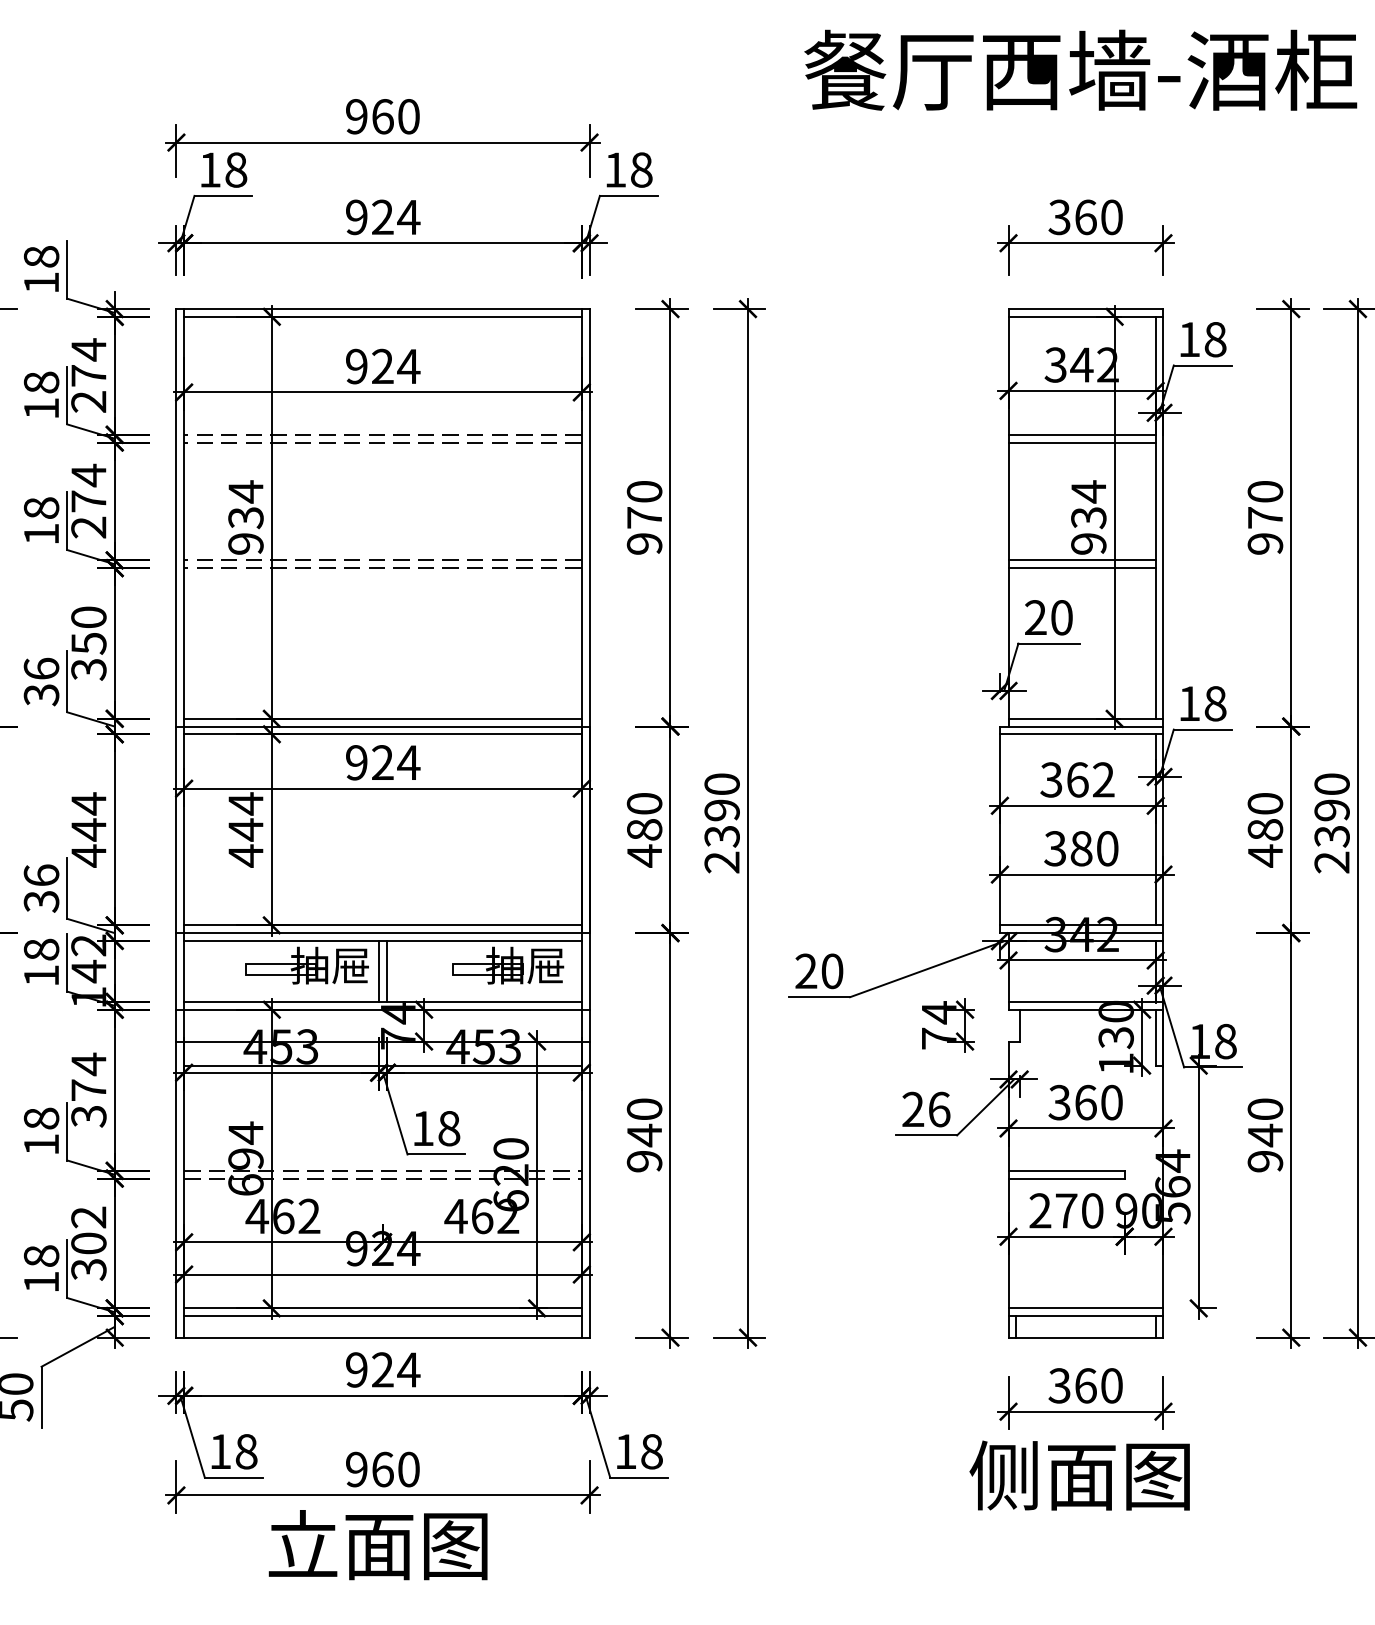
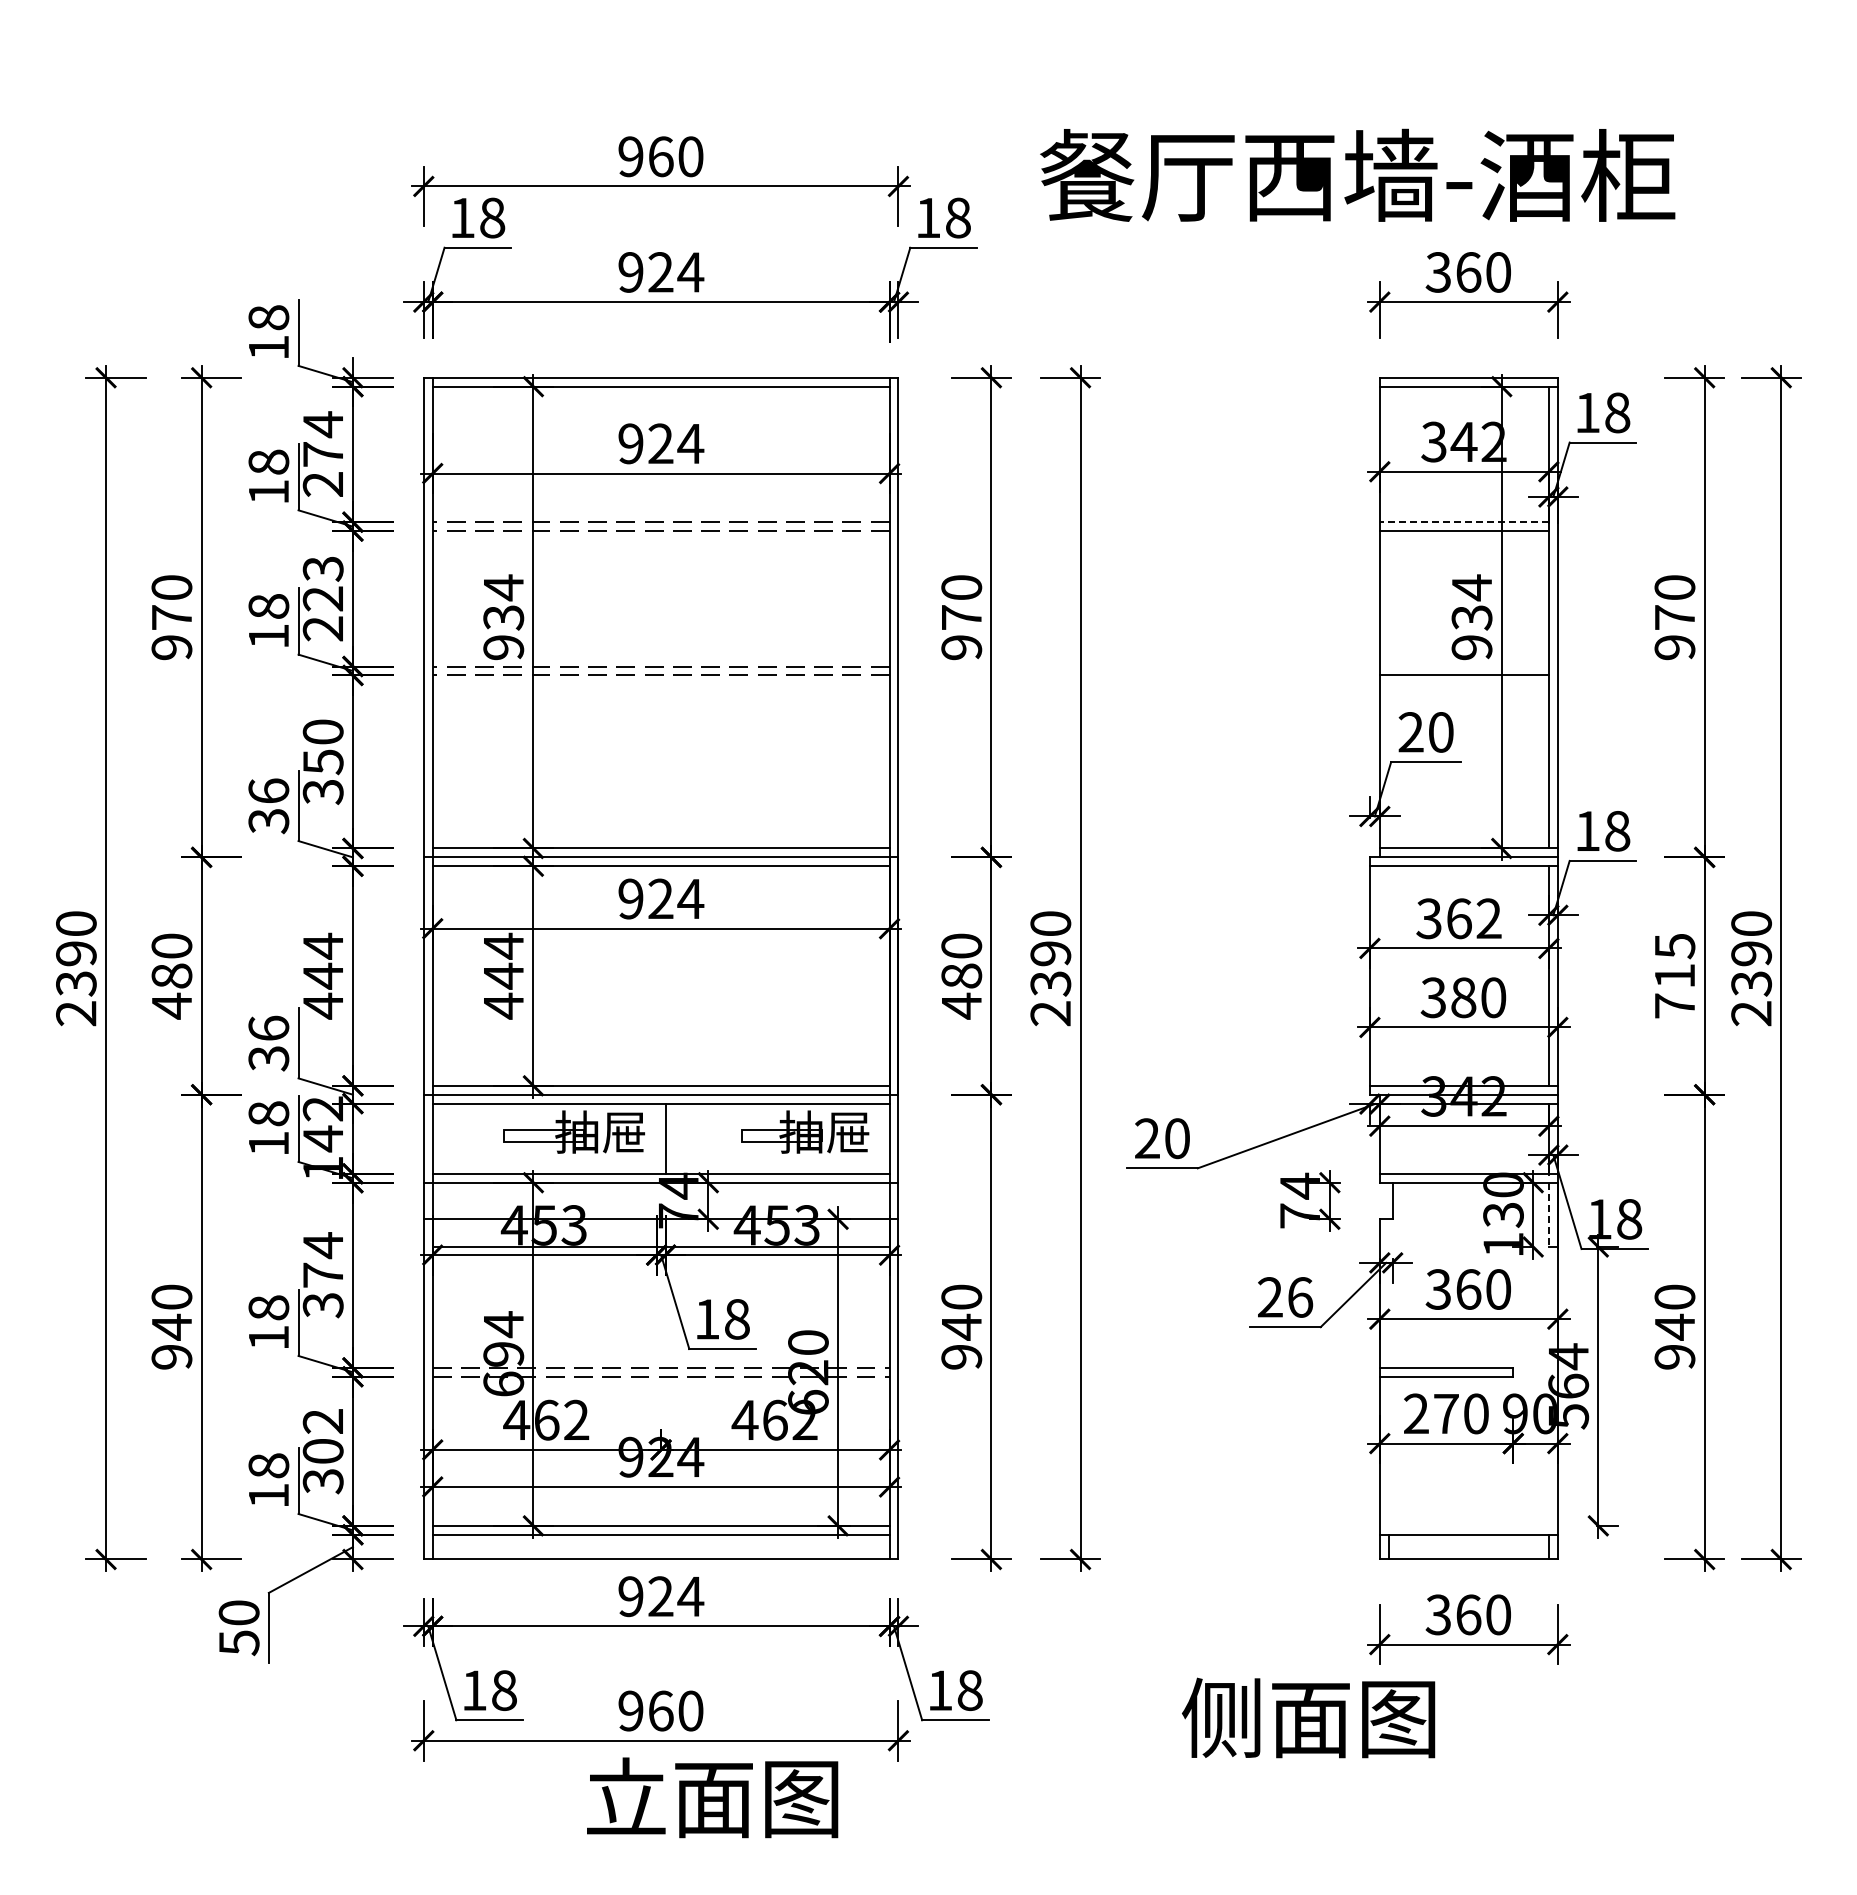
text: (1080, 69) -> (1357, 174), moved
line: (1082, 435) -> (1464, 522), solid -> dashed
text: (88, 488) -> (322, 583), 274 -> 223
line: (1081, 560) -> (1463, 666), removed
text: (1265, 830) -> (1674, 976), 480 -> 715
line: (378, 971) -> (656, 1138), removed
line: (1155, 1038) -> (1548, 1215), solid -> dashed
line: (1085, 1308) -> (1468, 1525), removed
text: (1079, 1475) -> (1308, 1717), moved
text: (378, 1544) -> (712, 1797), moved

